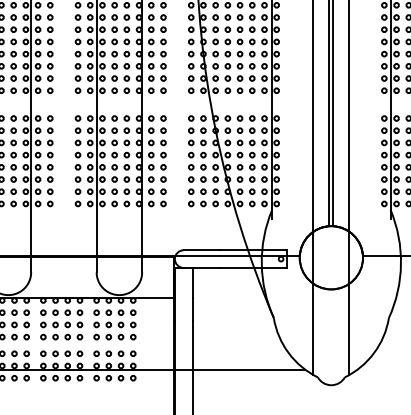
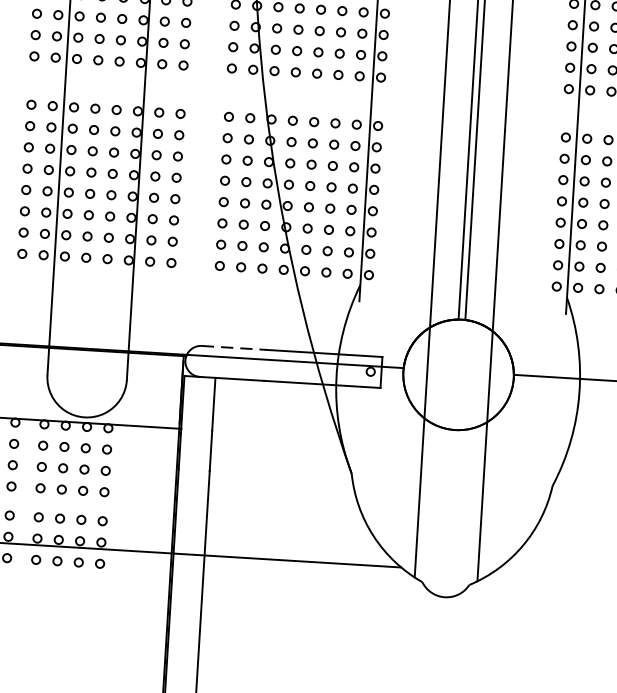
line: (202, 250) -> (234, 348), solid -> dashed

